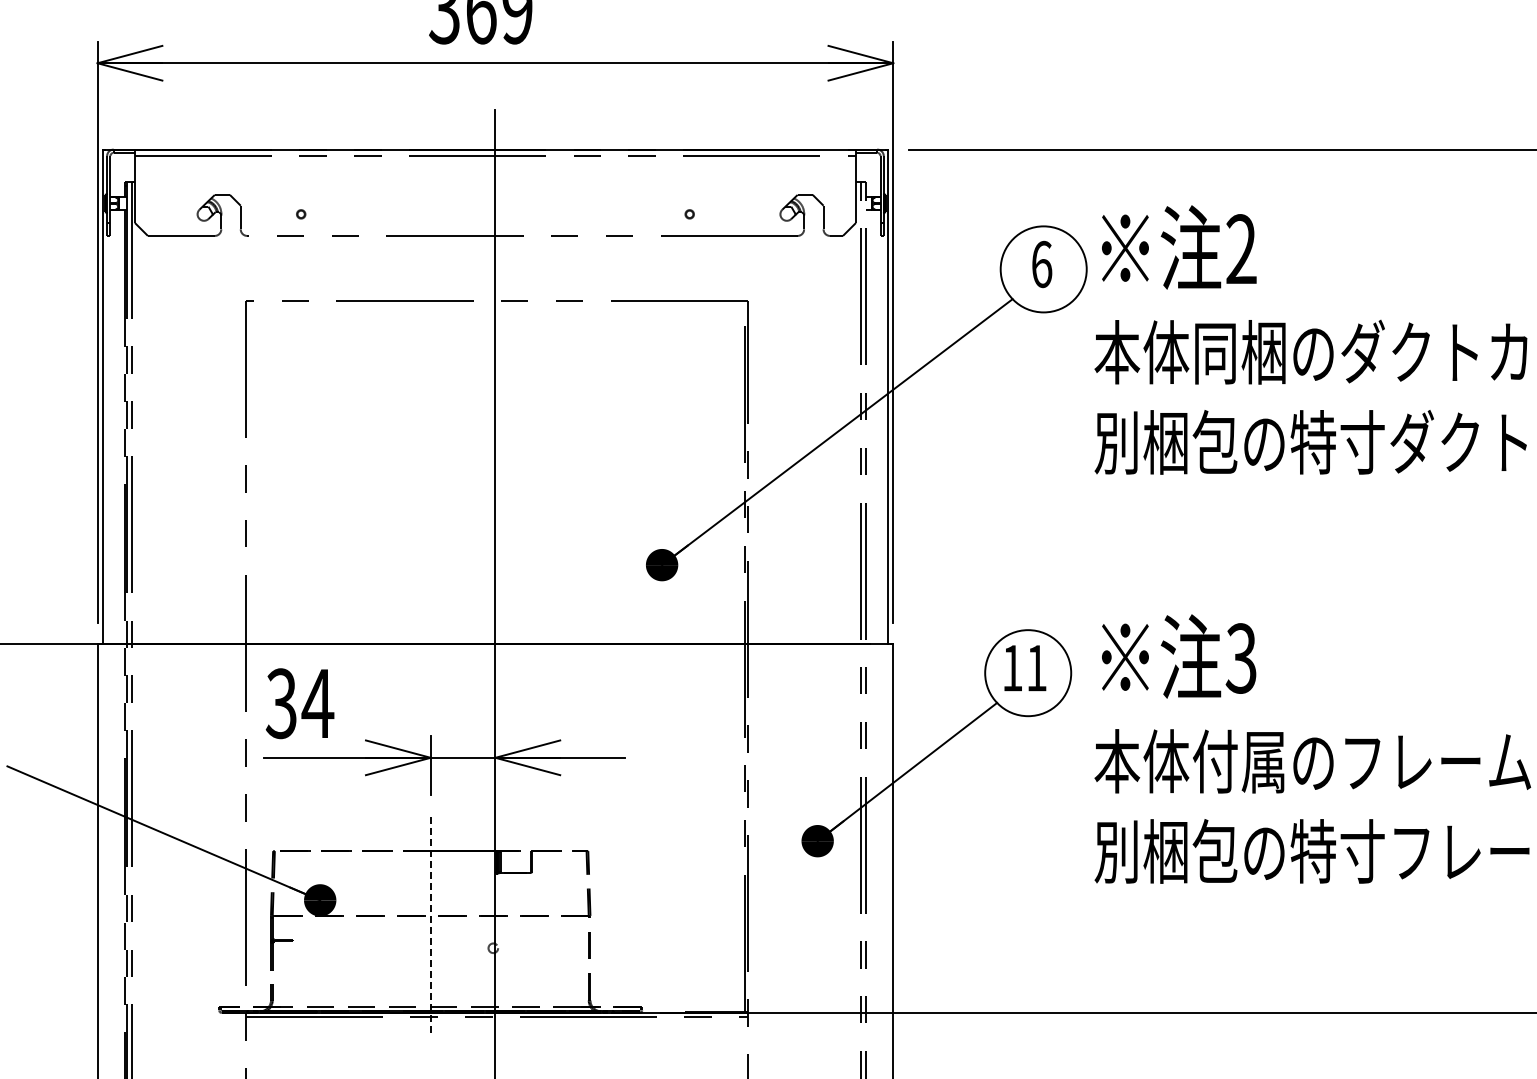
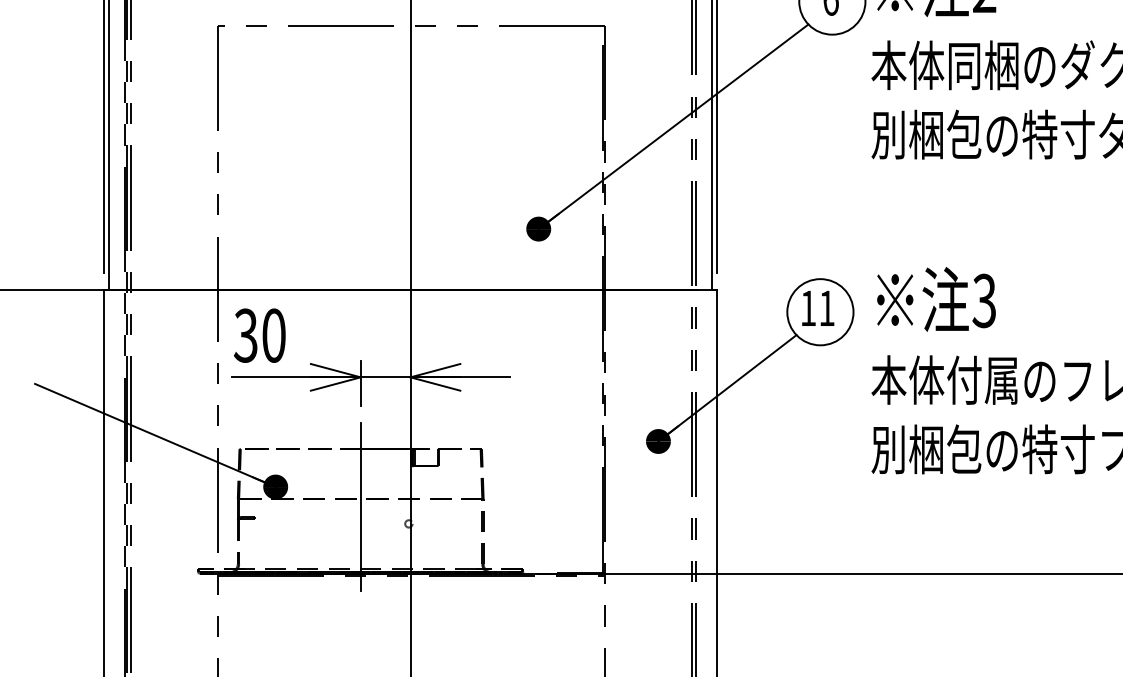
text: (317, 703) -> (273, 335), 34 -> 30
line: (430, 926) -> (360, 507), dashed -> solid

